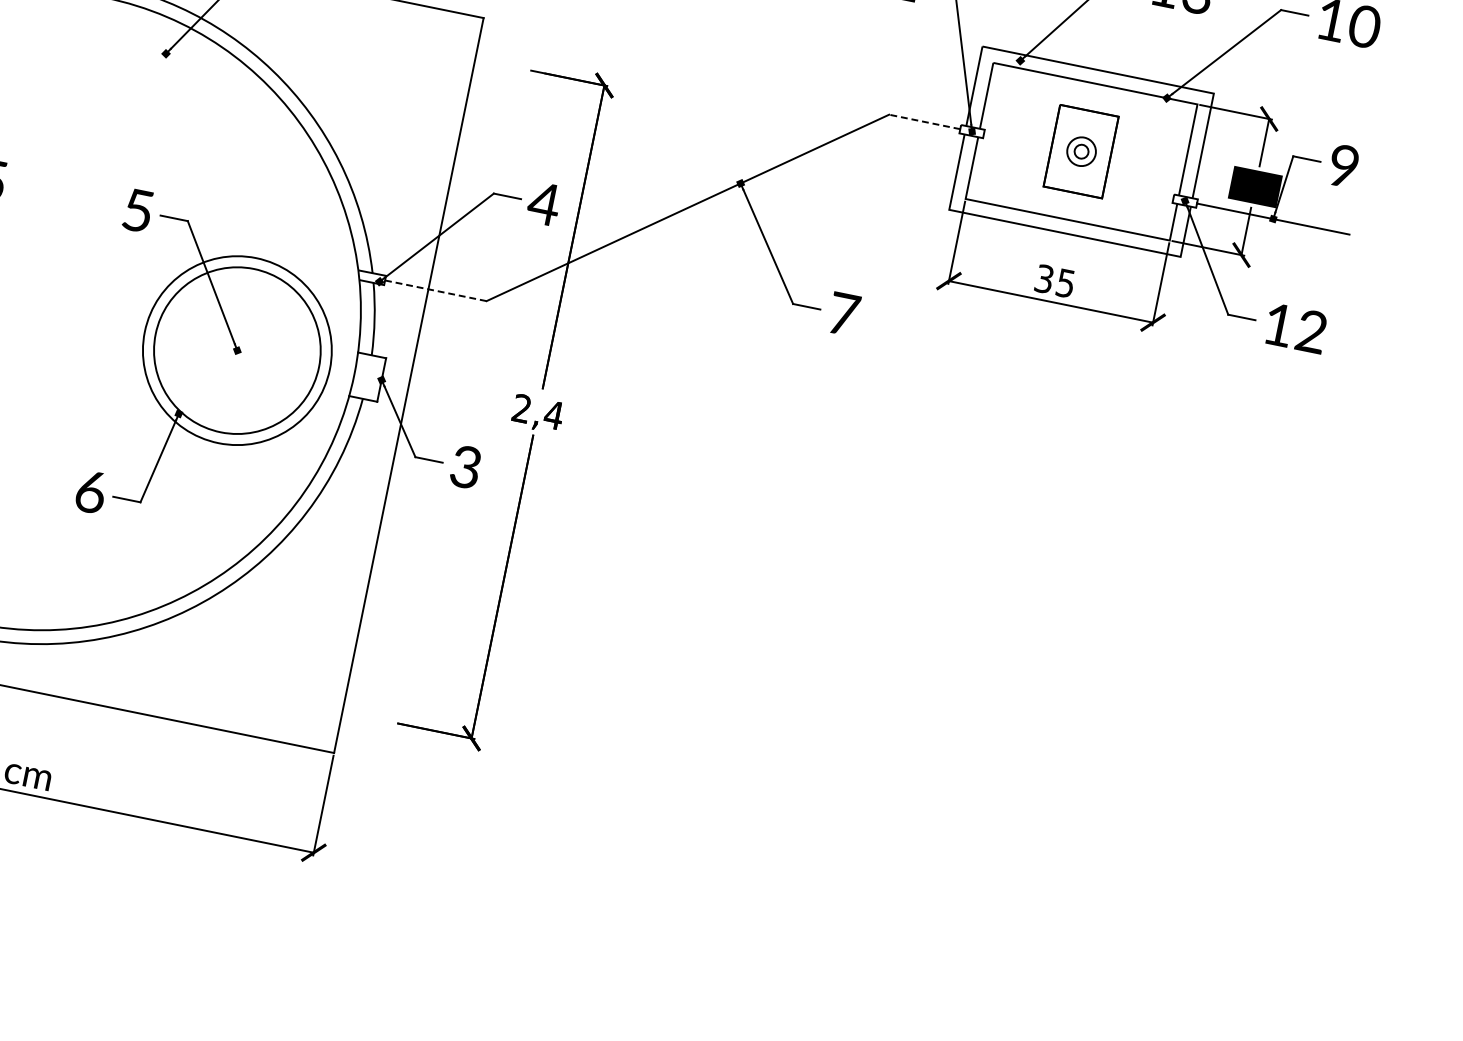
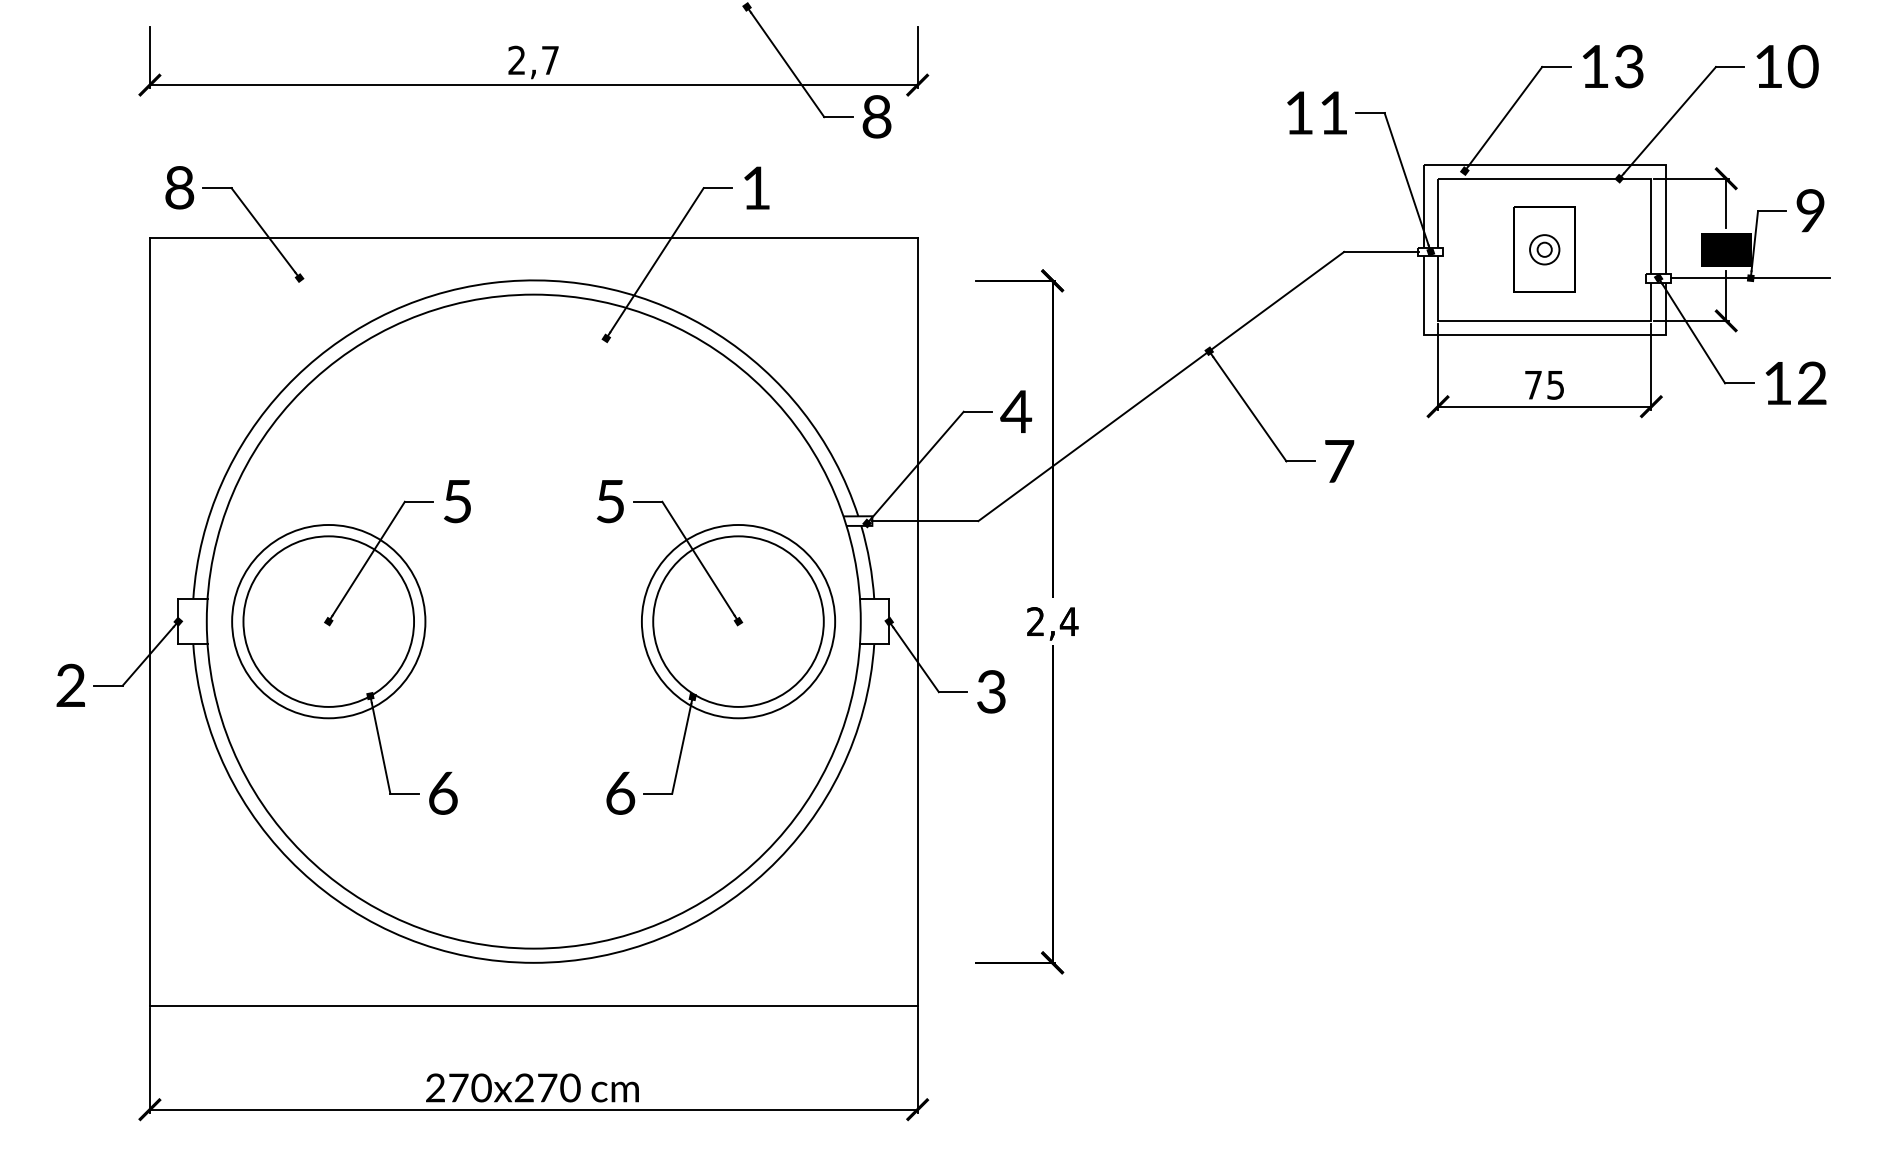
line: (924, 121) -> (1380, 251), dashed -> solid
text: (1044, 278) -> (1533, 384), 35 -> 75
line: (435, 291) -> (925, 521), dashed -> solid

